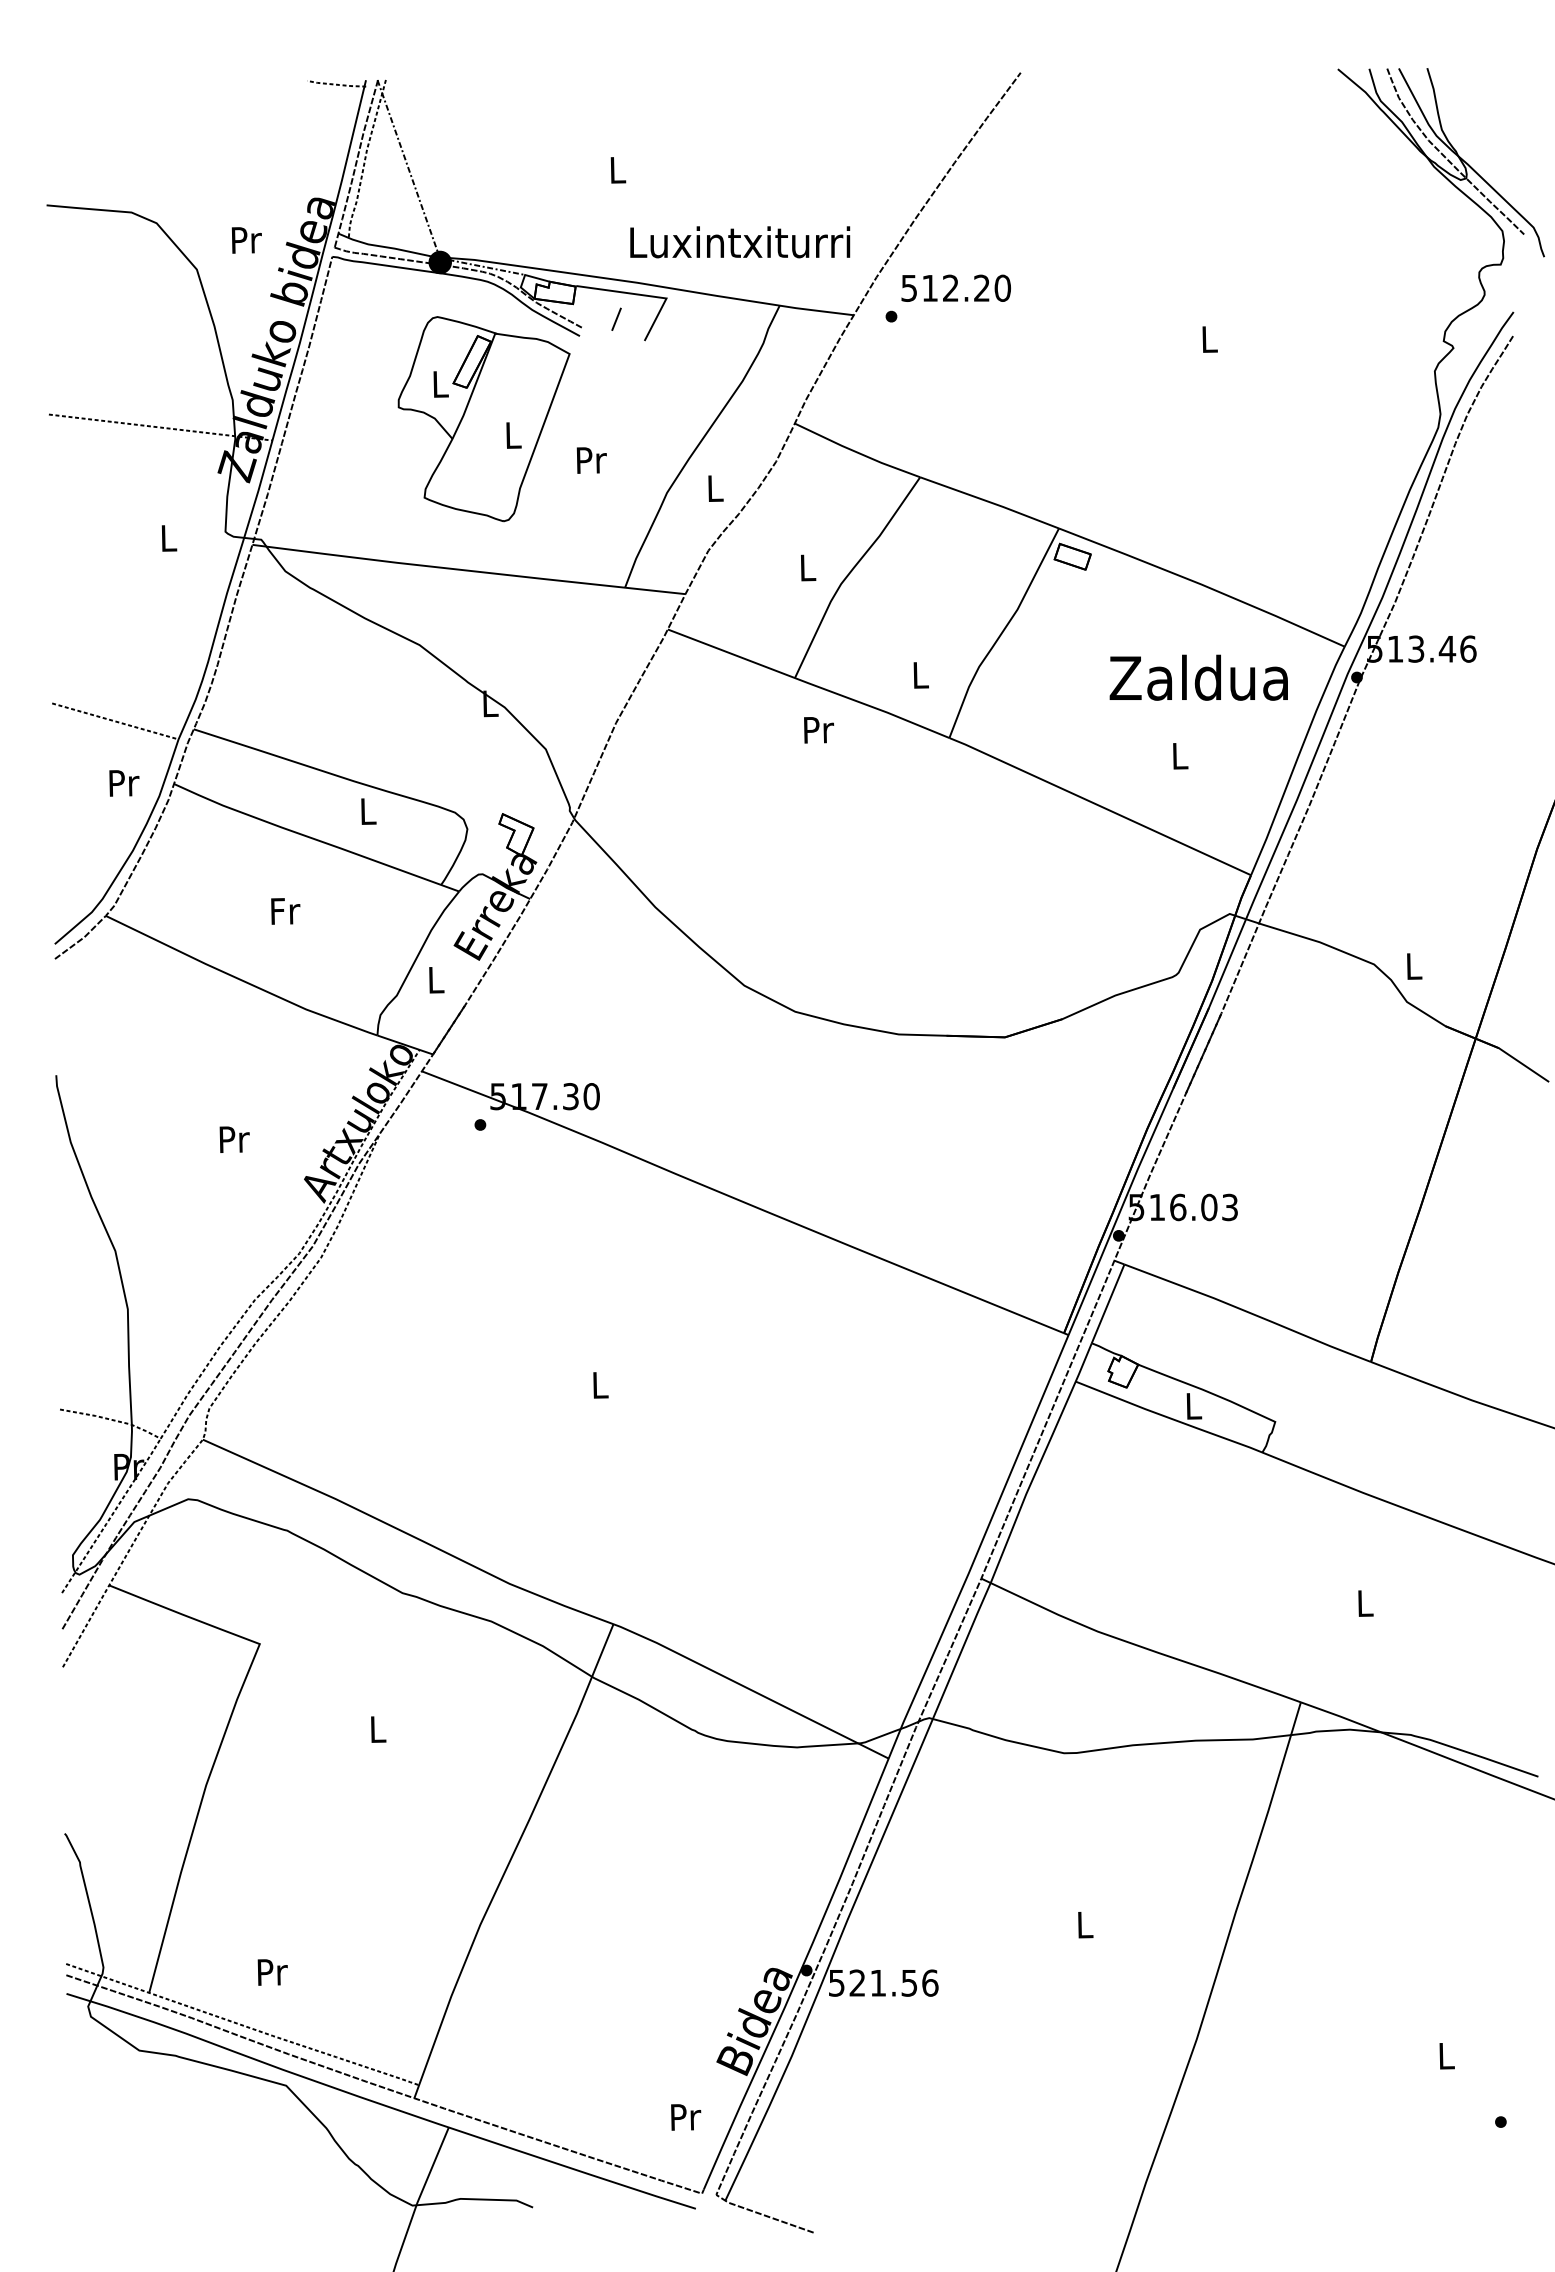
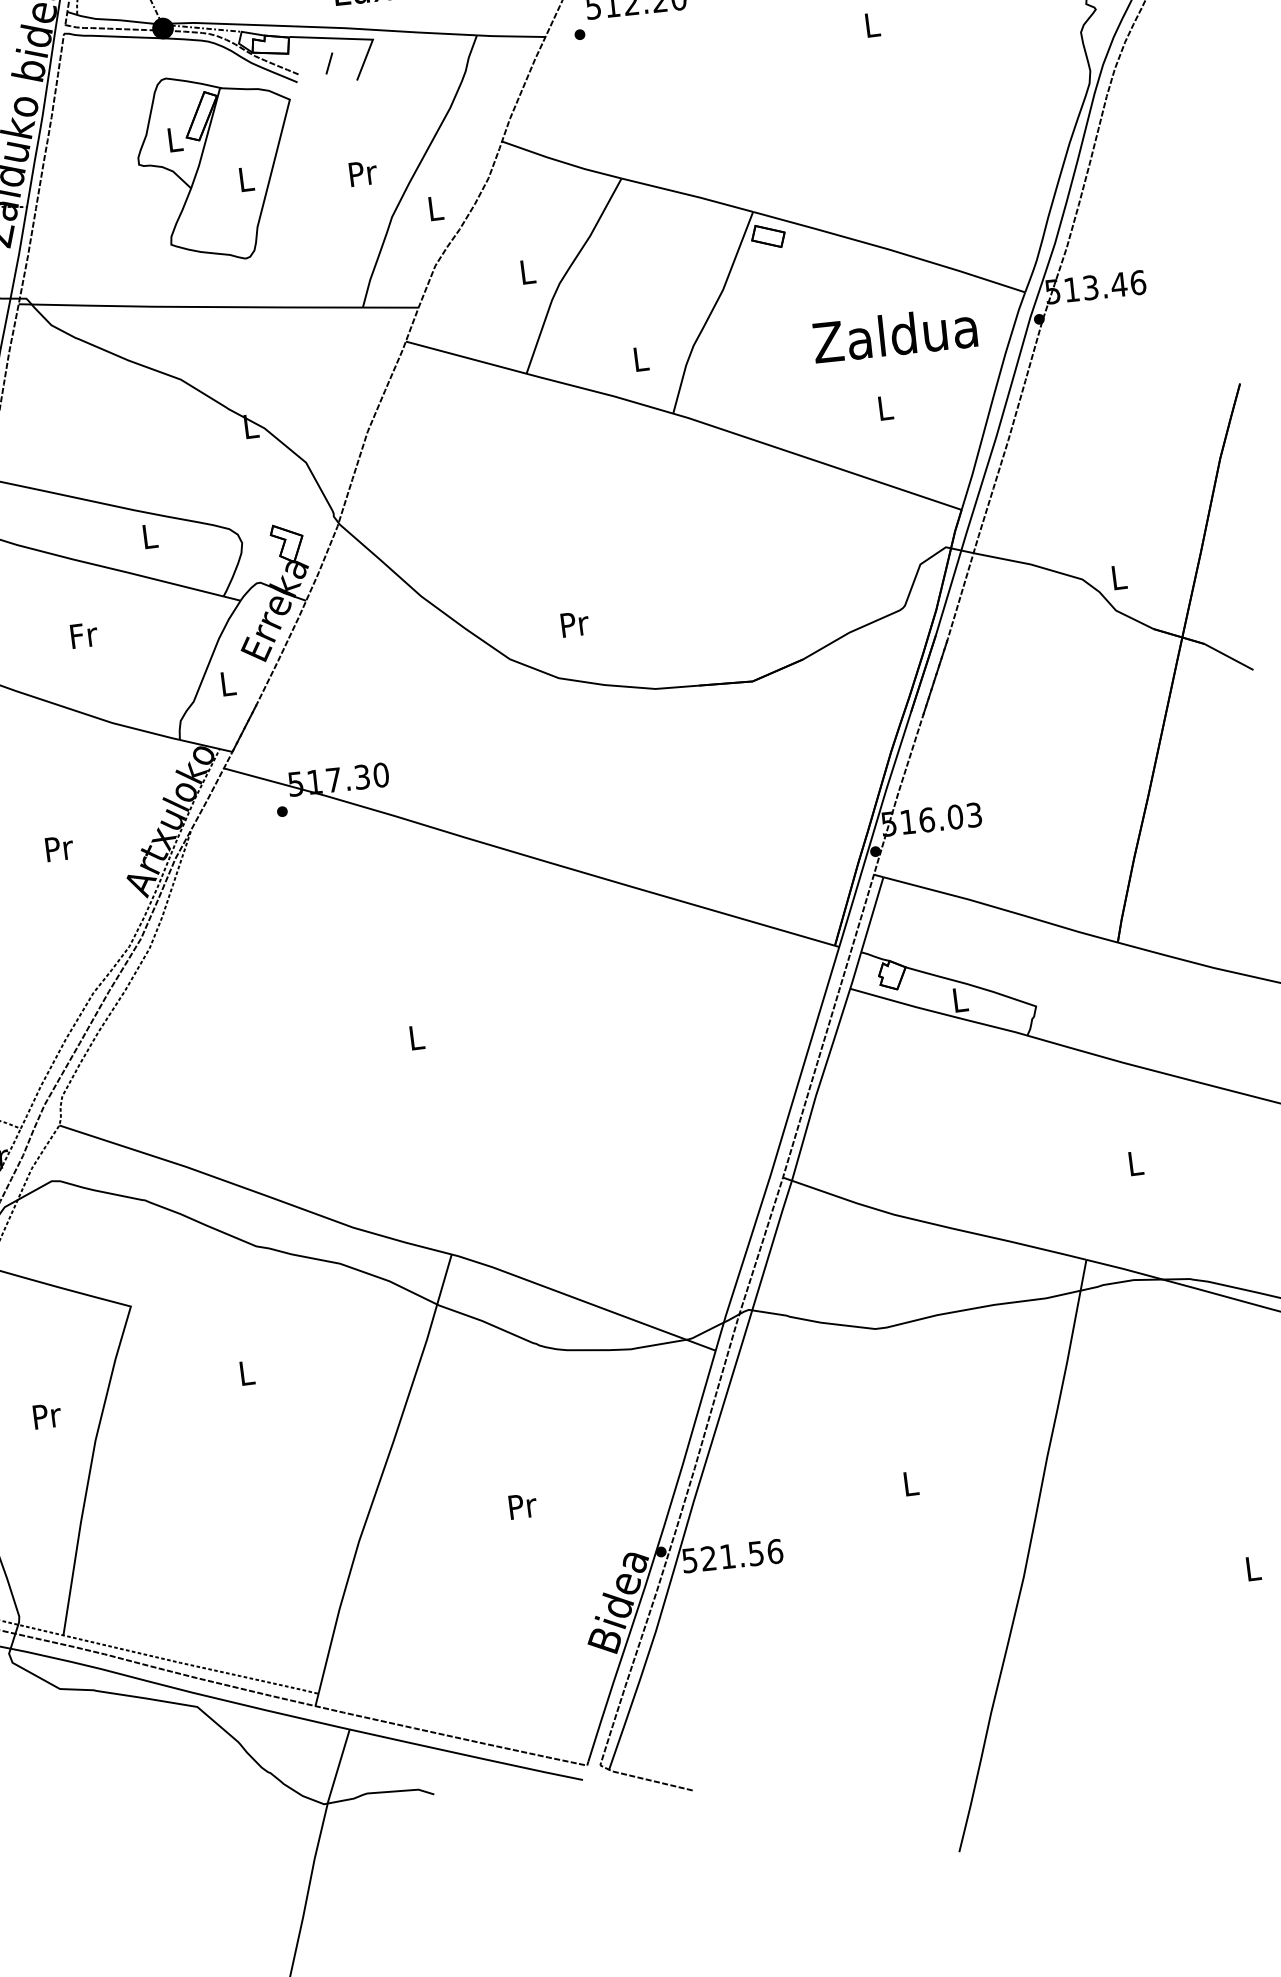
text: (591, 460) -> (363, 173), moved
text: (818, 730) -> (574, 624), moved
text: (272, 1972) -> (47, 1416), moved
text: (686, 2117) -> (523, 1506), moved

